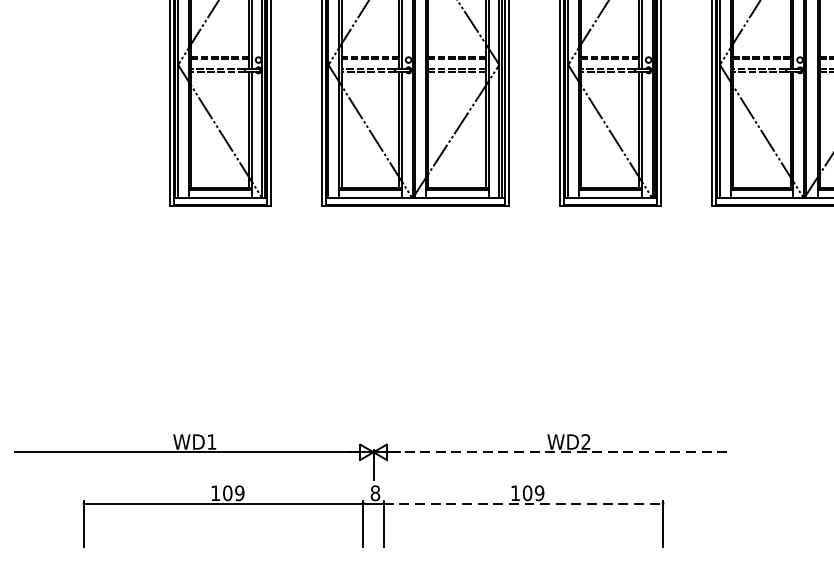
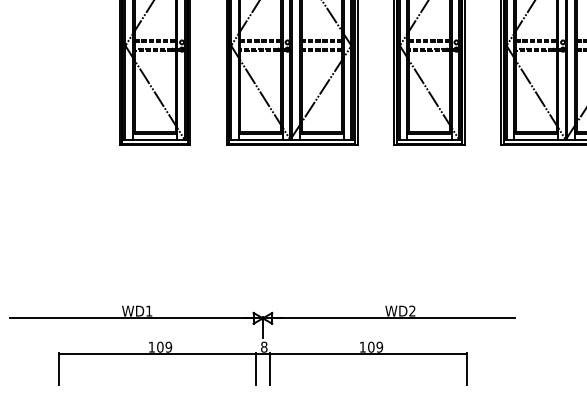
line: (560, 452) -> (394, 318), dashed -> solid
line: (523, 503) -> (368, 354), dashed -> solid

